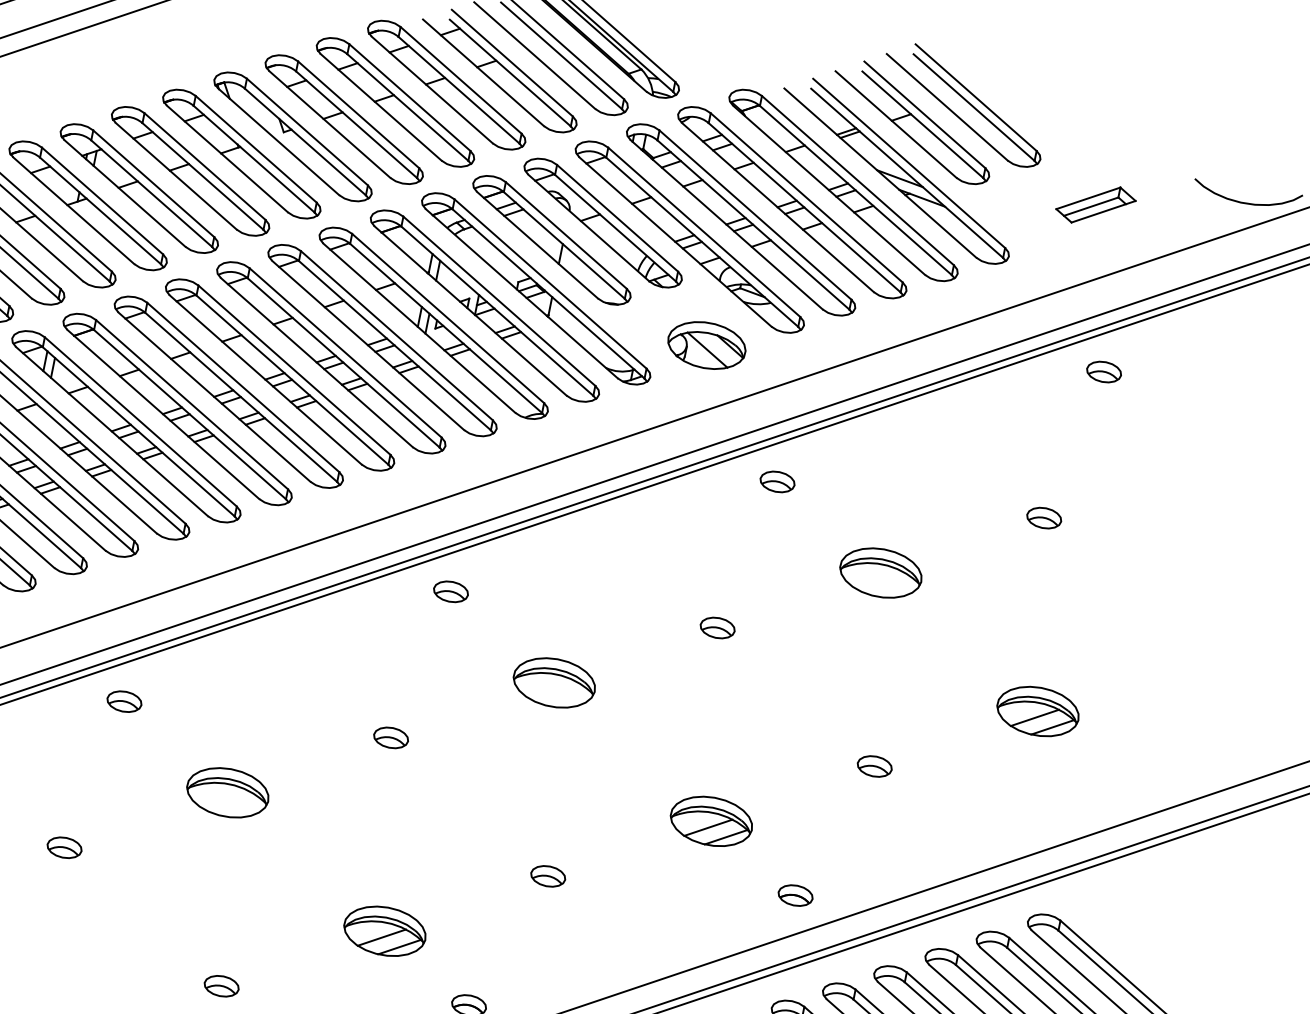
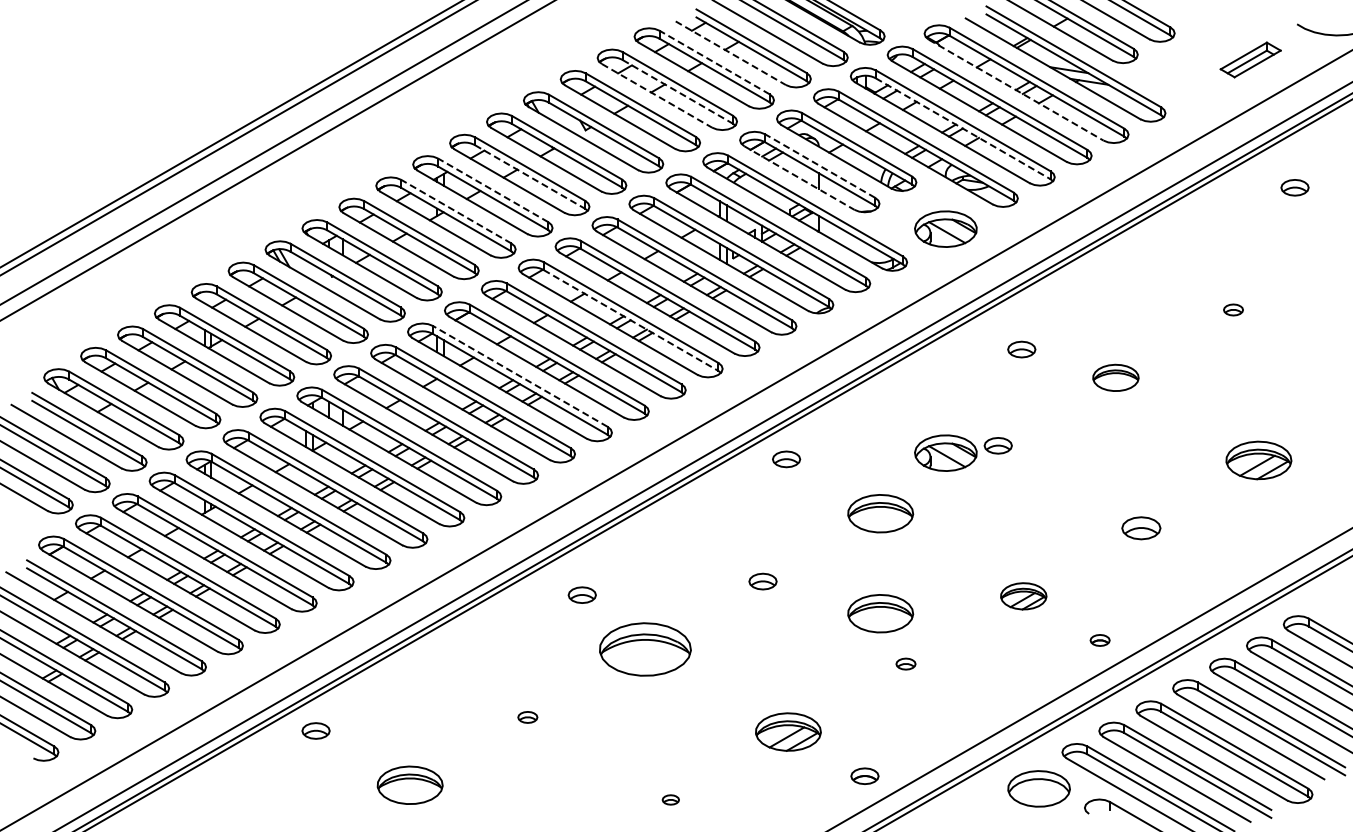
line: (483, 73) -> (730, 53), solid -> dashed
line: (460, 80) -> (714, 62), solid -> dashed
line: (381, 107) -> (657, 95), solid -> dashed
line: (407, 107) -> (677, 91), solid -> dashed
line: (203, 177) -> (530, 177), solid -> dashed
line: (154, 184) -> (493, 190), solid -> dashed
line: (829, 190) -> (1016, 90), solid -> dashed
line: (102, 200) -> (456, 211), solid -> dashed
part: (1095, 204) -> (1250, 59), moved
line: (753, 224) -> (963, 128), solid -> dashed
line: (566, 236) -> (820, 166), solid -> dashed
line: (537, 245) -> (799, 178), solid -> dashed
part: (1103, 371) -> (1294, 187), moved
line: (293, 380) -> (631, 320), solid -> dashed
line: (140, 422) -> (520, 376), solid -> dashed
part: (777, 481) -> (1021, 349), moved
part: (1044, 517) -> (1233, 309), size x0.7
part: (880, 572) -> (1115, 377), size x0.7
part: (650, 623) -> (945, 452), added
part: (123, 700) -> (581, 594), moved
part: (873, 766) -> (1140, 528), size x1.4
part: (227, 792) -> (645, 649), size x1.4
part: (529, 806) -> (880, 613), added
part: (711, 821) -> (1023, 596), size x0.7
part: (64, 847) -> (527, 717), size x0.7
part: (547, 875) -> (905, 663), size x0.7
part: (794, 895) -> (1099, 640), size x0.7
part: (221, 985) -> (670, 799), size x0.6

